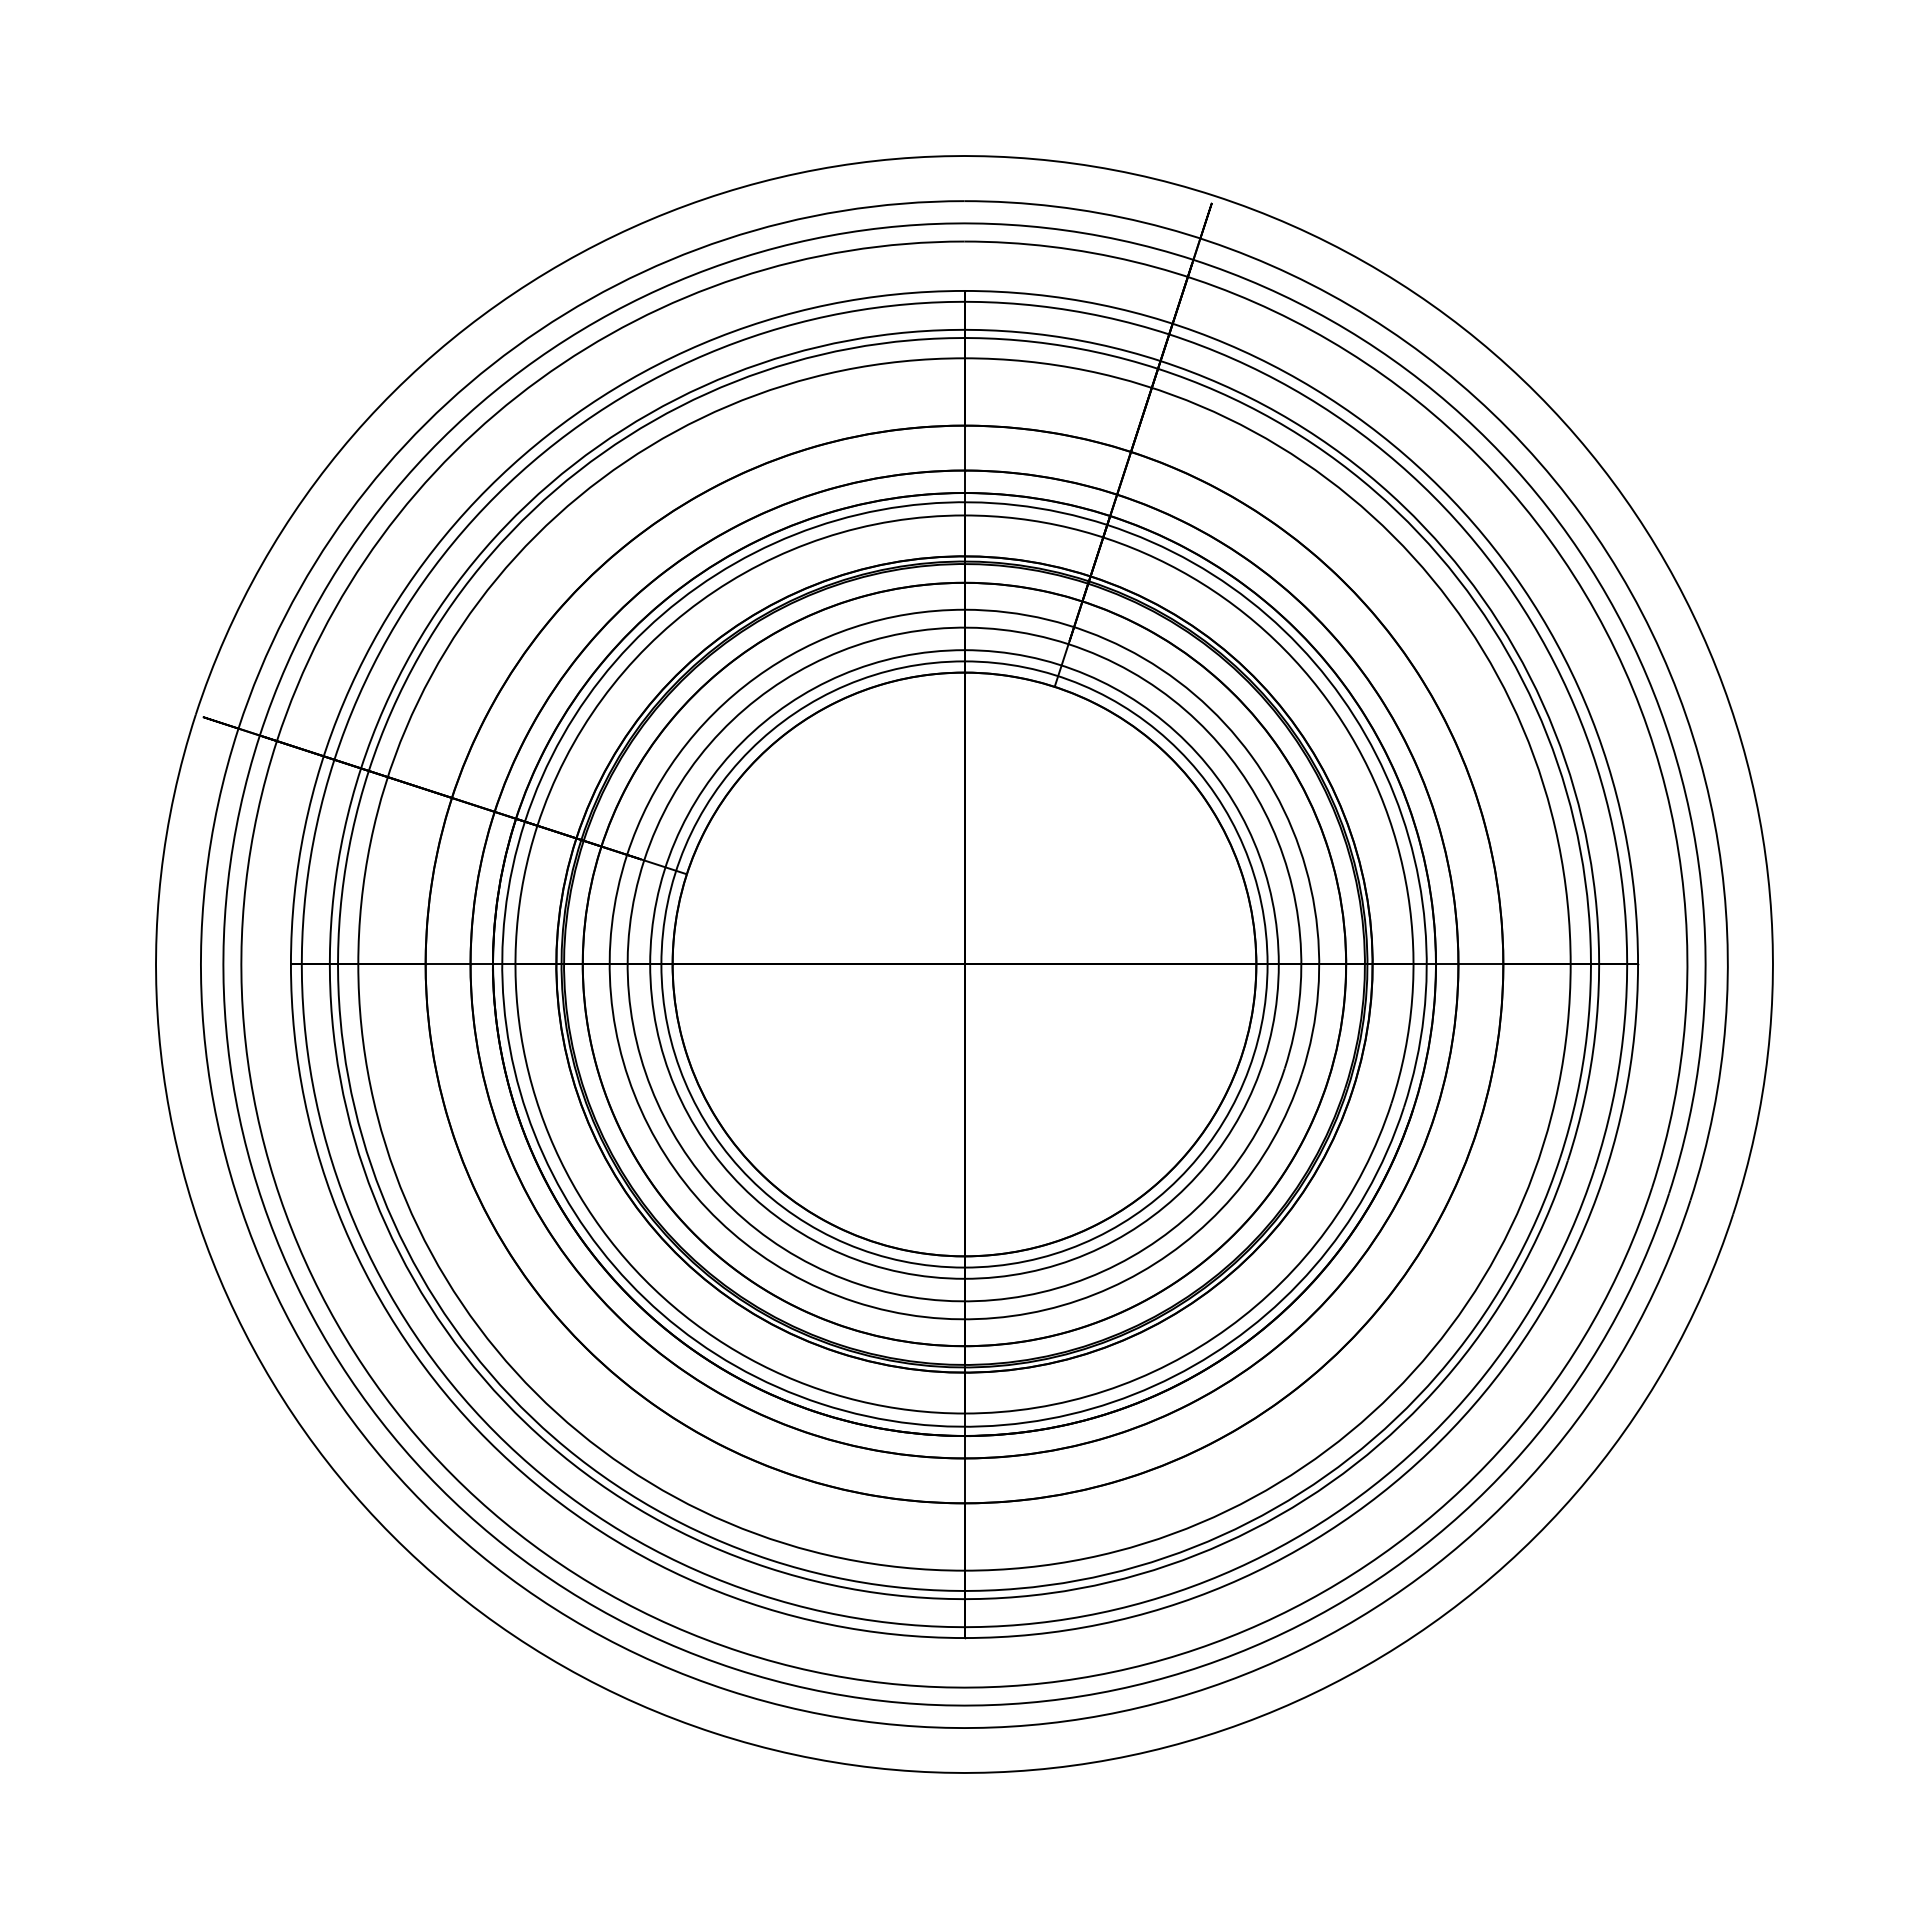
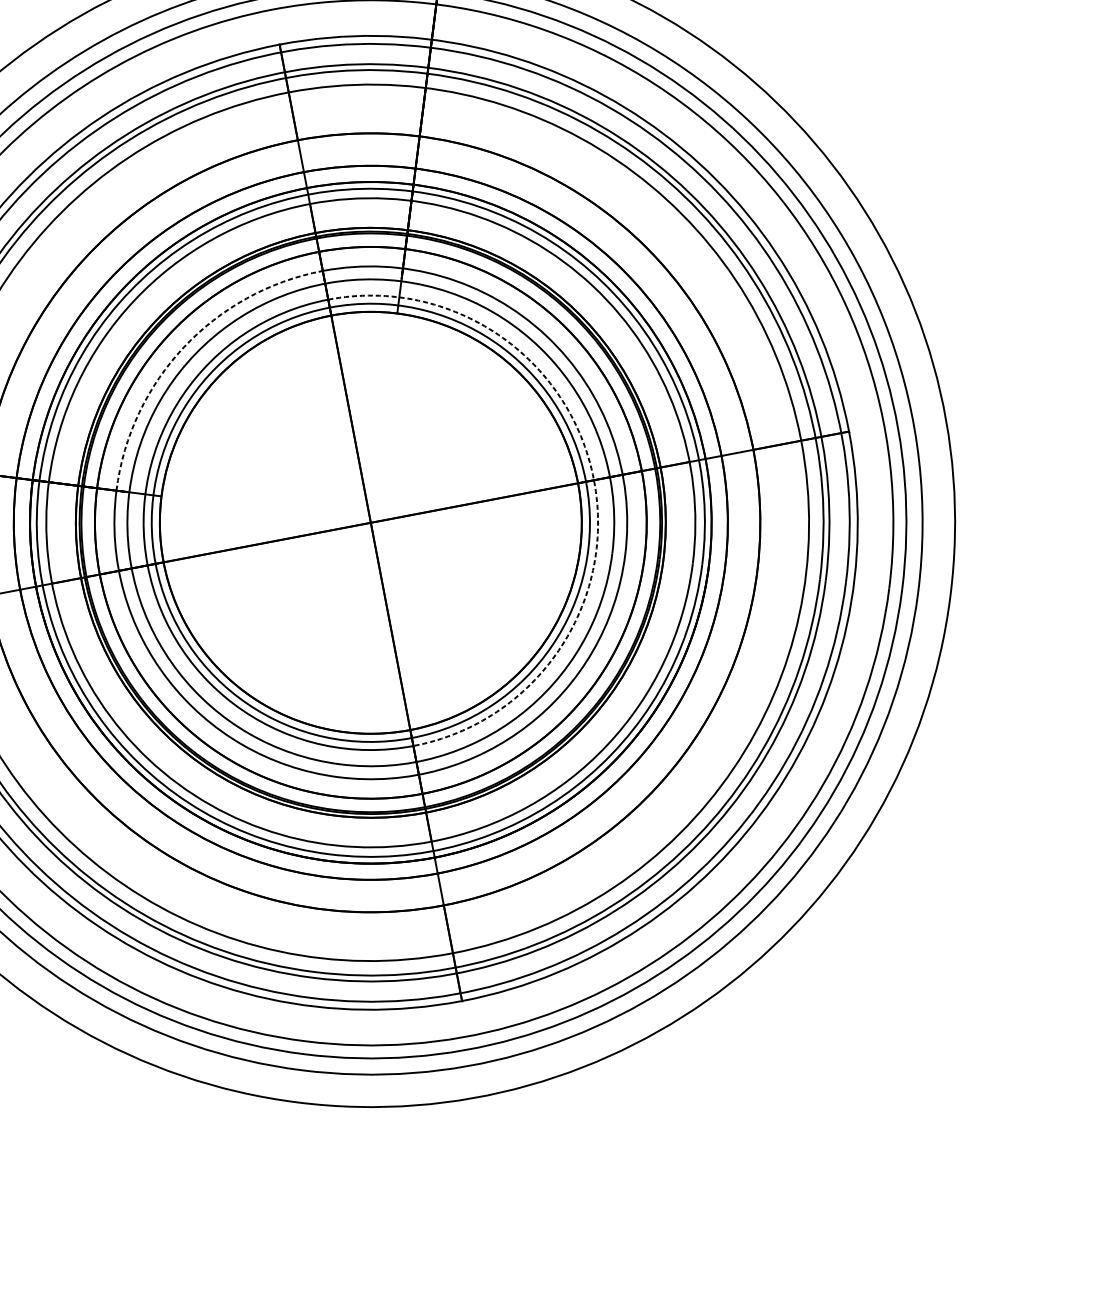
arc: (755, 677) -> (183, 347), solid -> dashed
arc: (1278, 964) -> (593, 480), solid -> dashed

